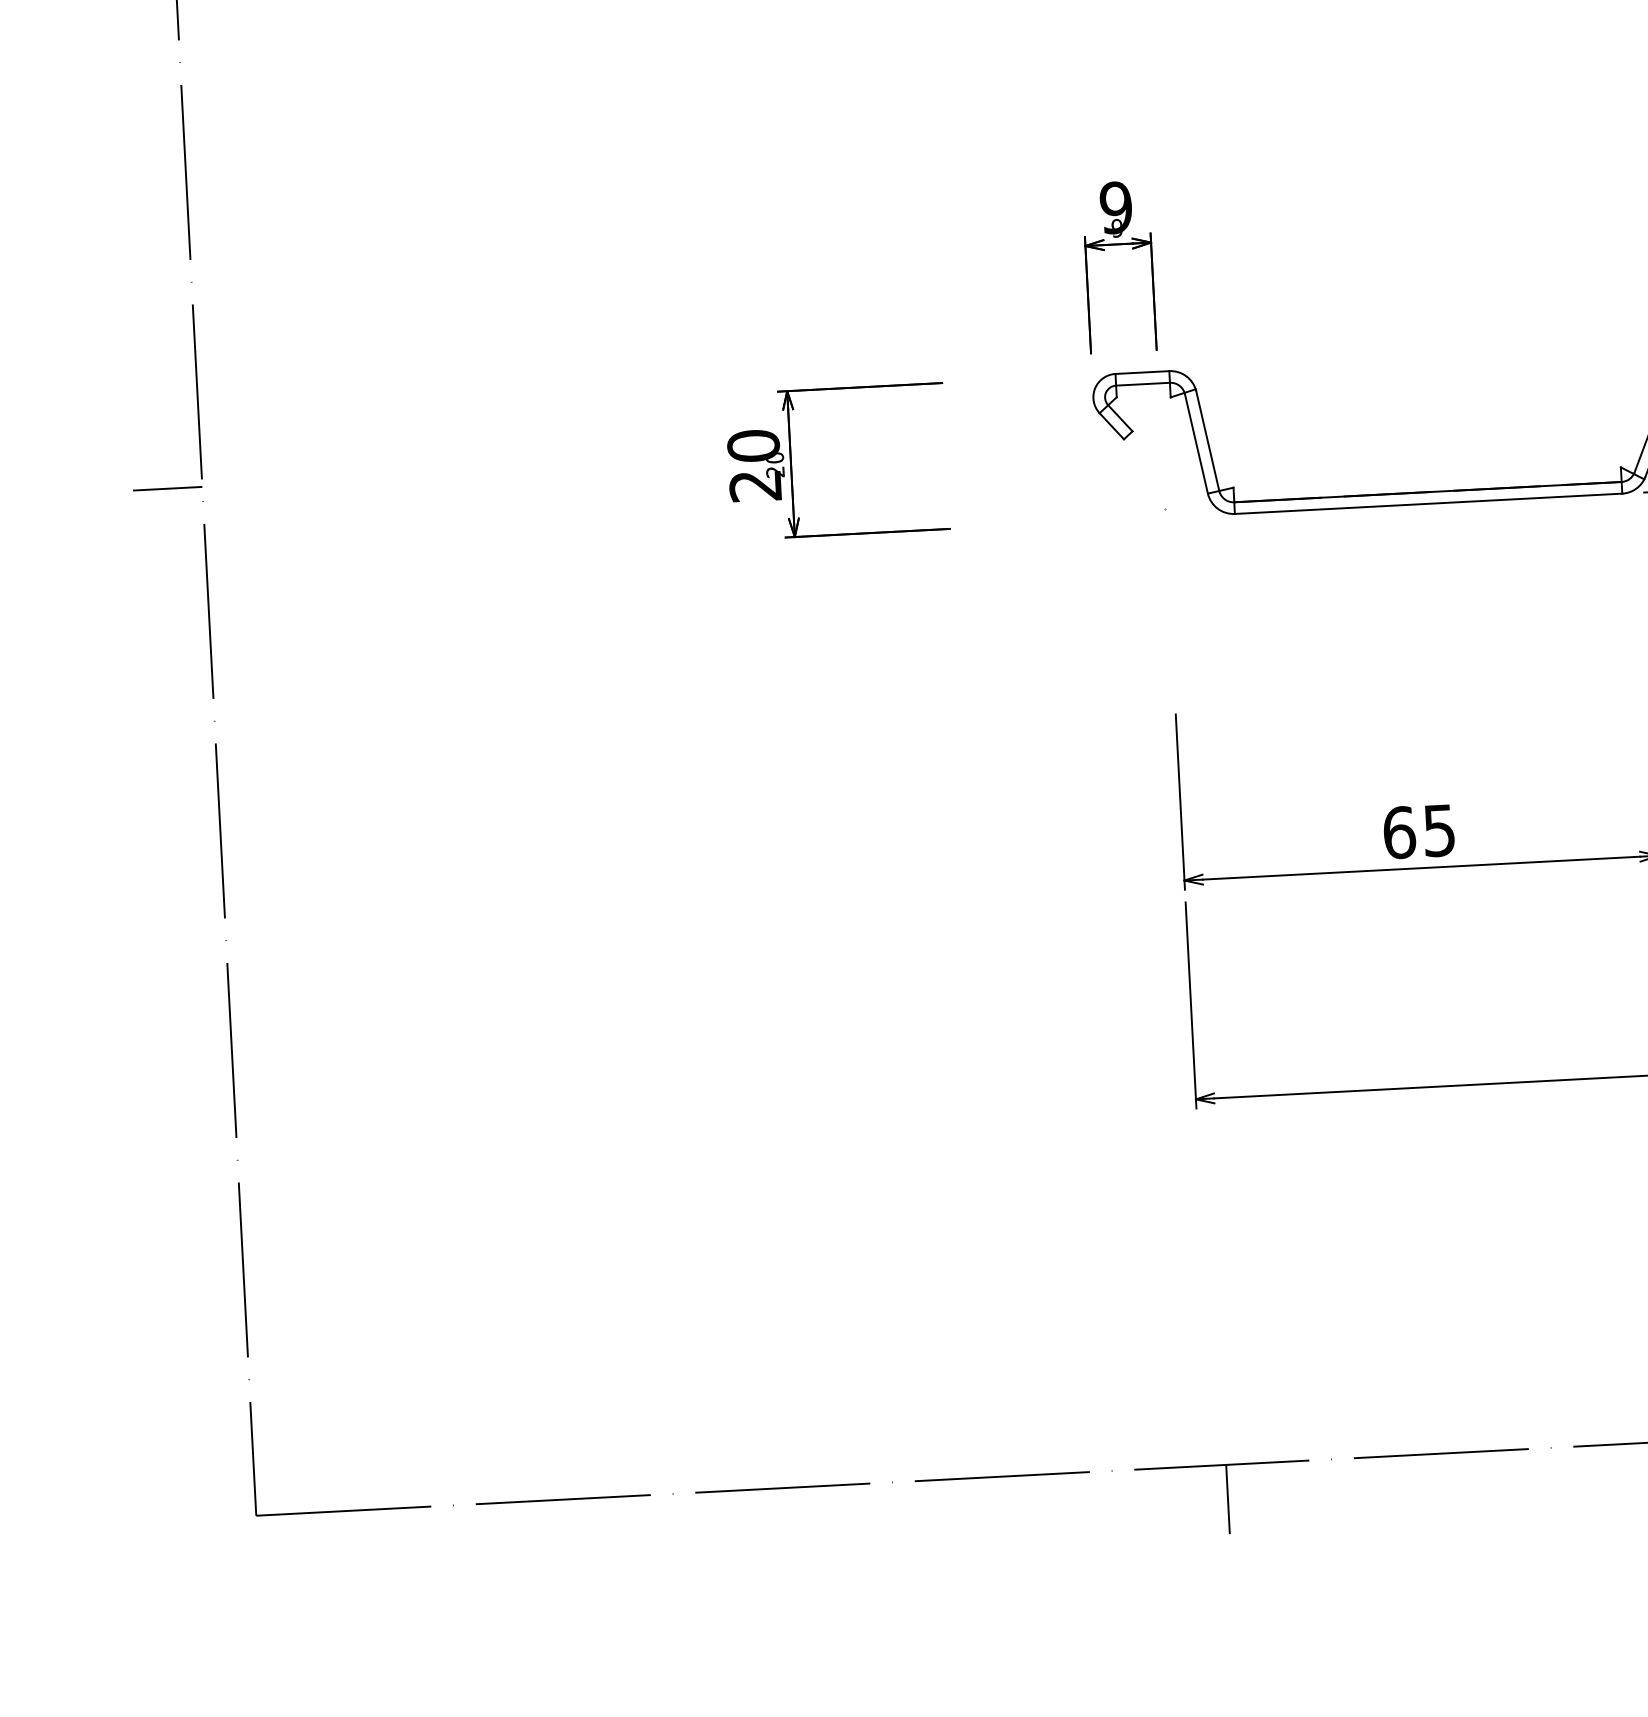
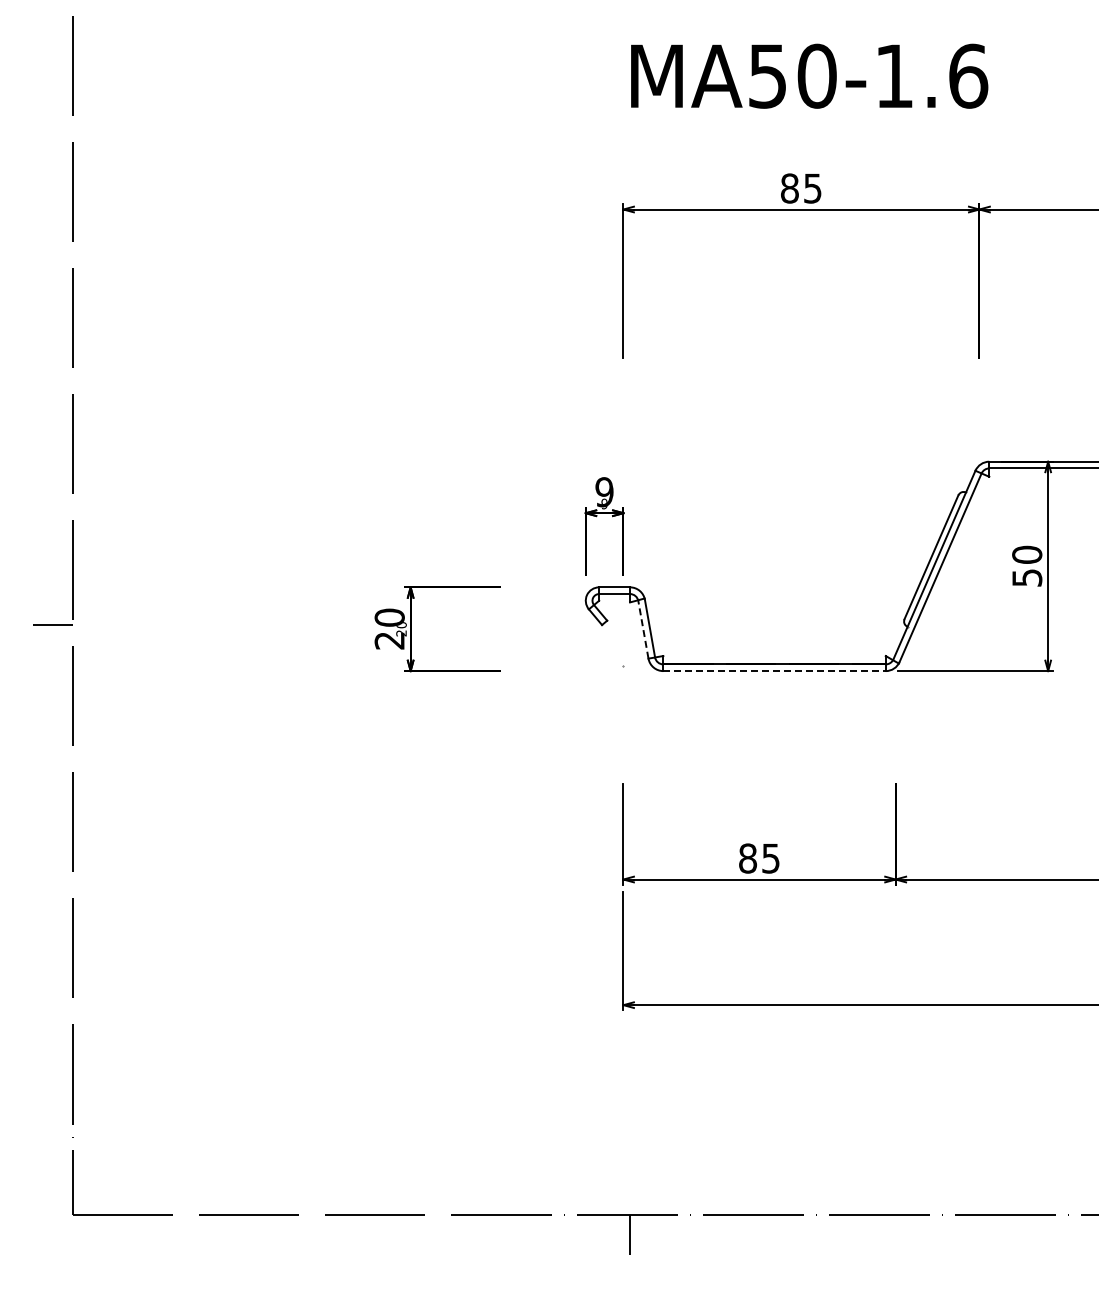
line: (1196, 443) -> (643, 629), solid -> dashed
line: (1430, 504) -> (775, 671), solid -> dashed
text: (1400, 832) -> (748, 858), 65 -> 85

